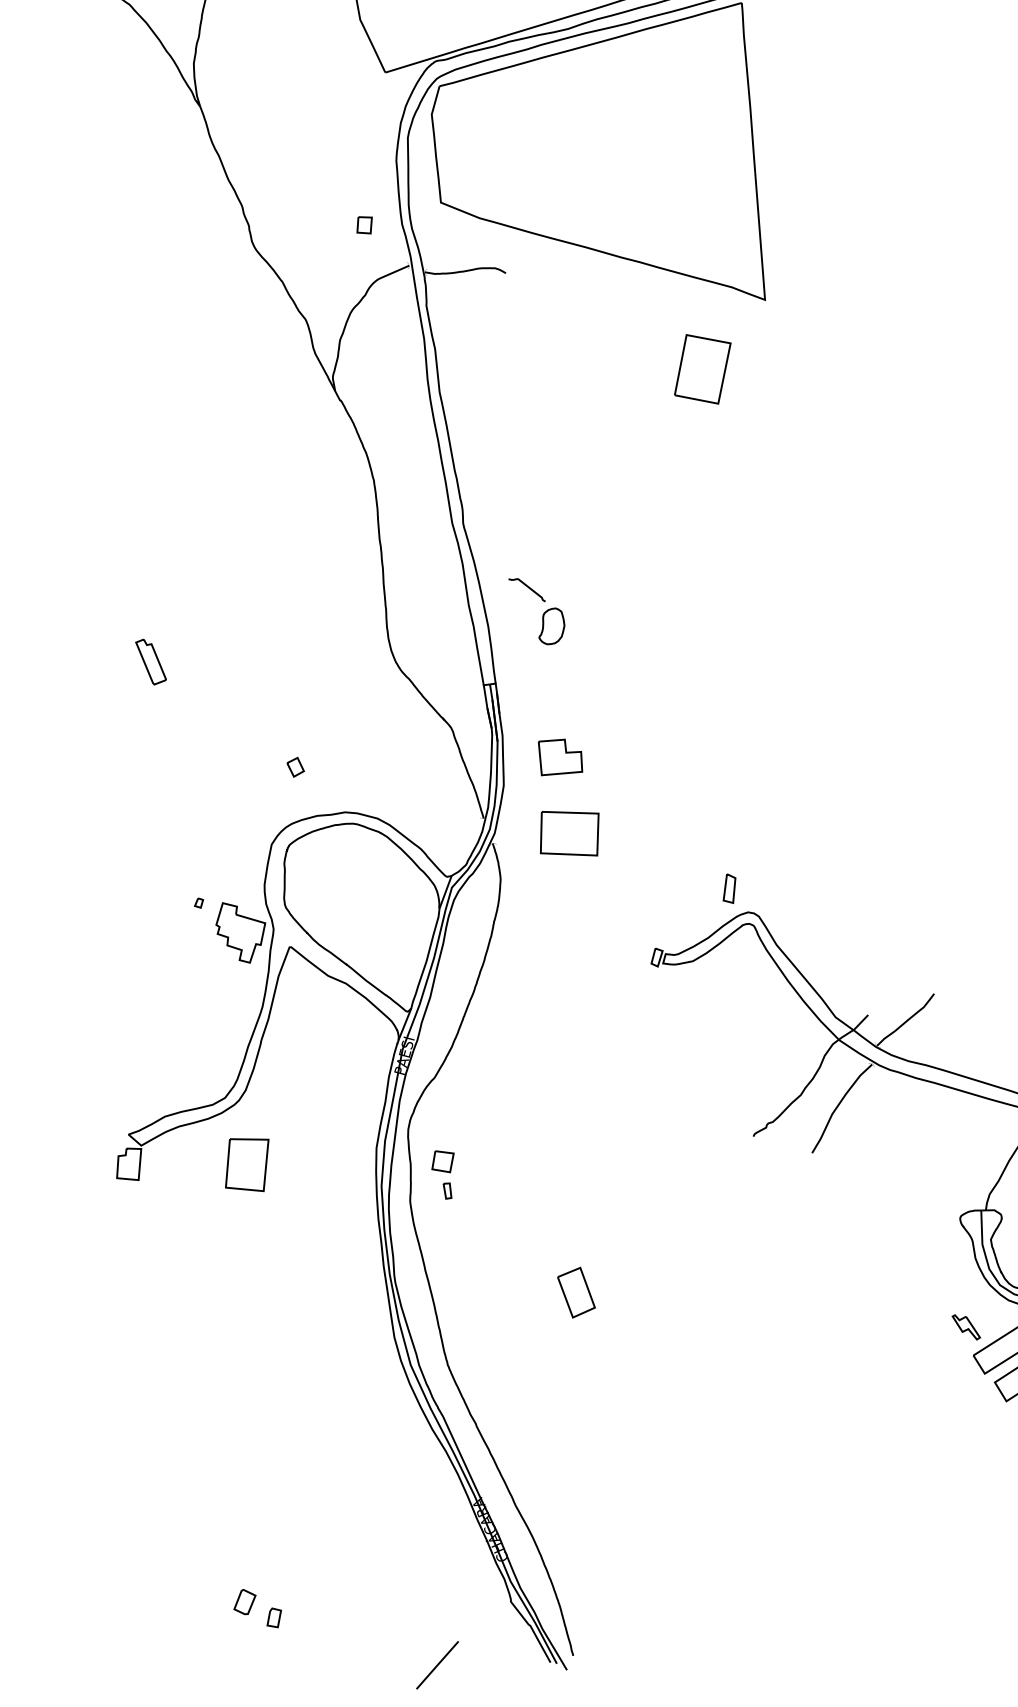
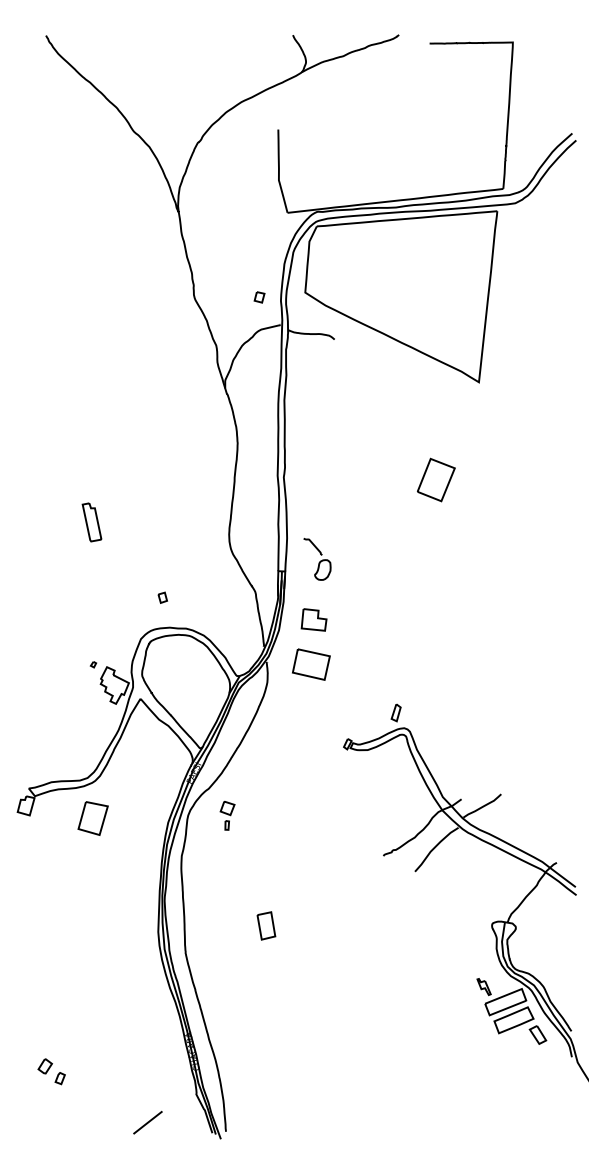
part: (703, 368) -> (436, 479), moved
part: (538, 610) -> (317, 559), moved
part: (150, 661) -> (91, 522), size x1.43
part: (445, 1173) -> (227, 815), moved

